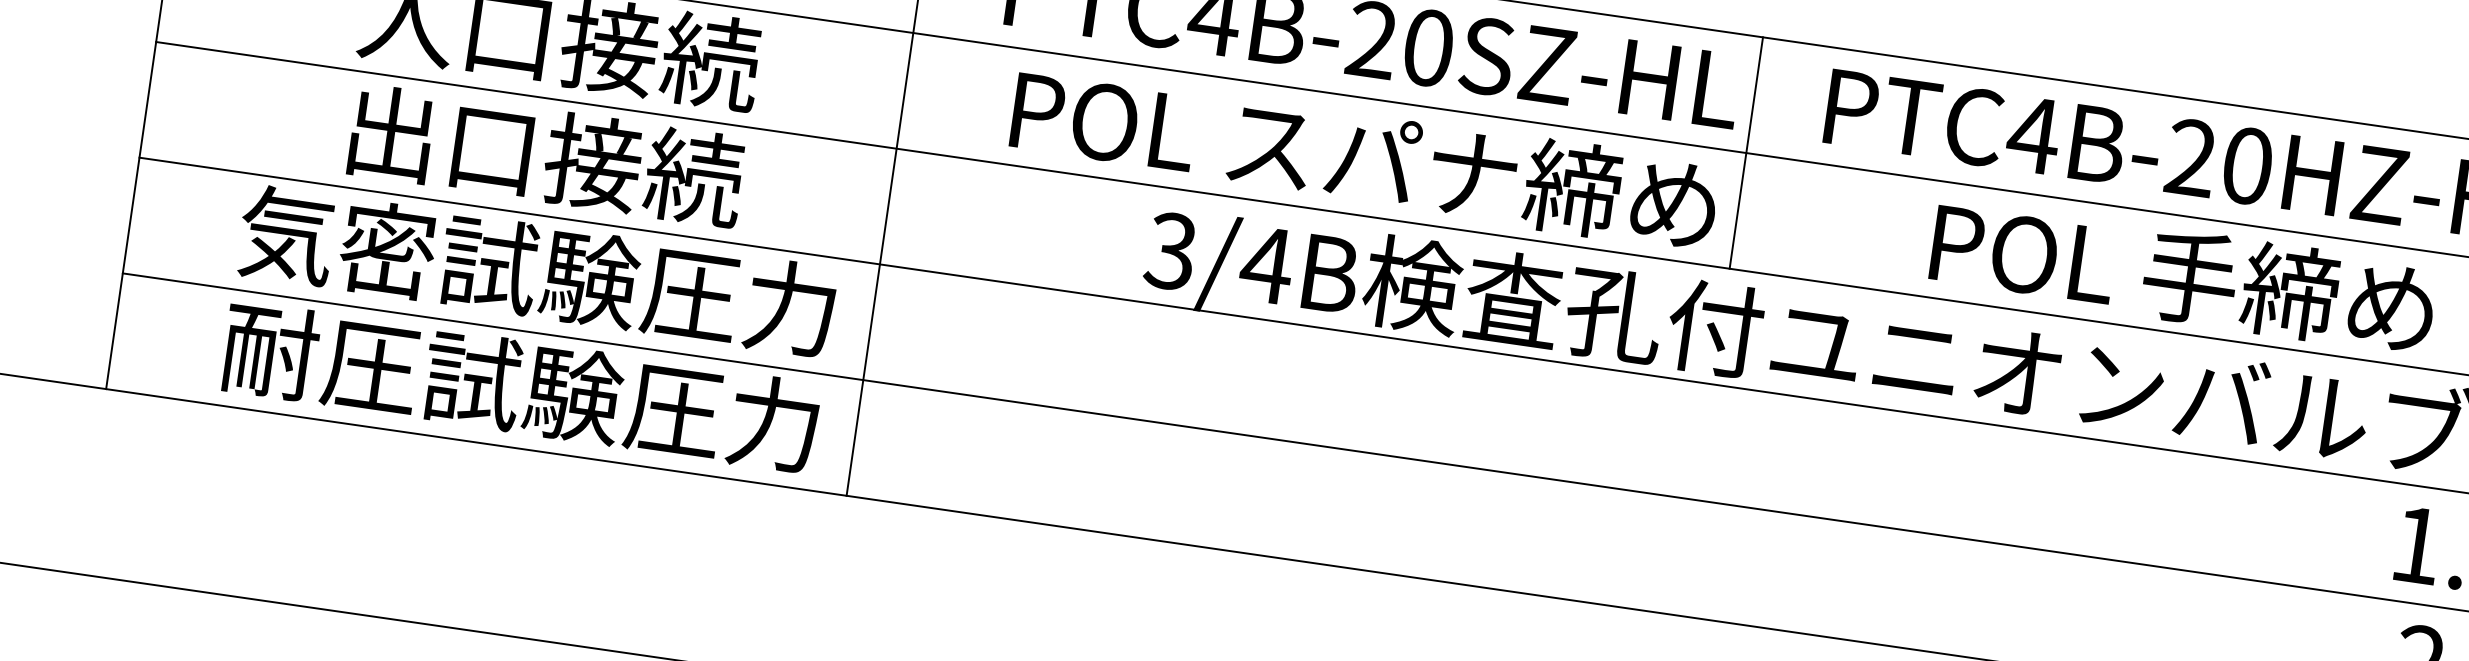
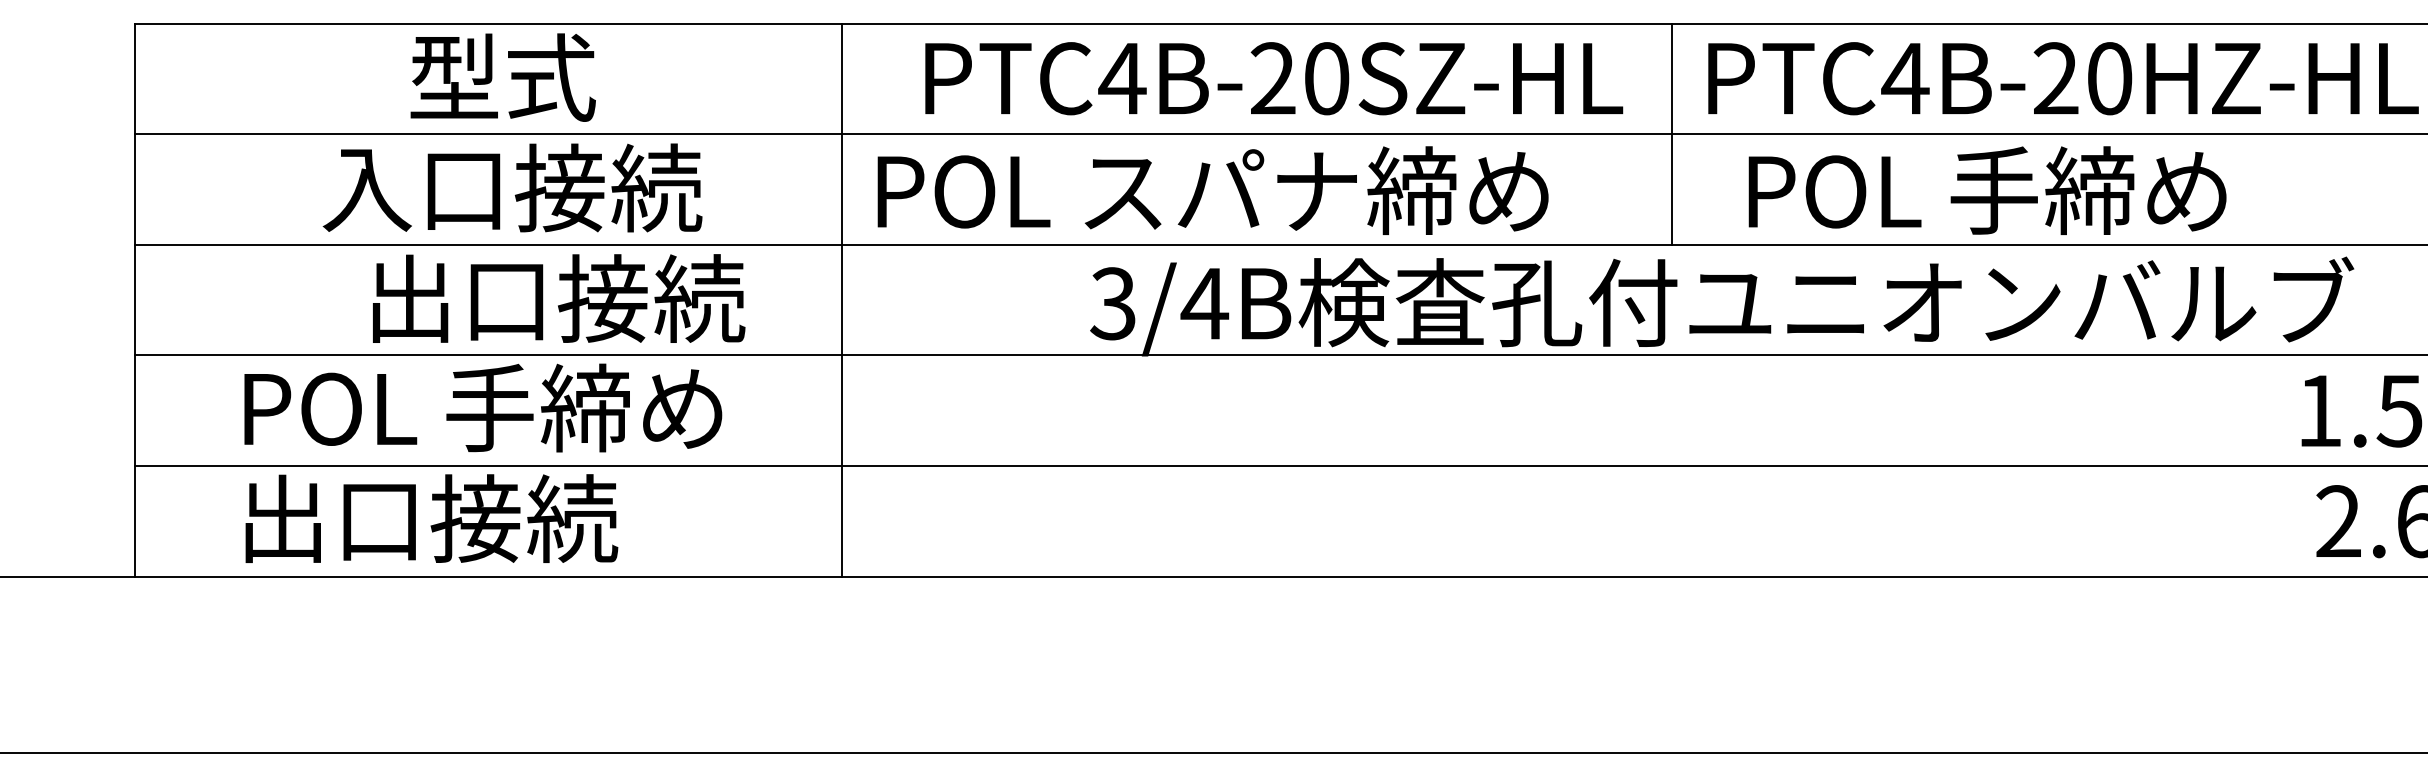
line: (1746, 152) -> (1671, 133), moved
text: (547, 155) -> (559, 298), moved
text: (1364, 158) -> (1212, 190), moved
text: (536, 271) -> (521, 408), 気密試験圧力 -> POL 手締め
text: (2183, 276) -> (1987, 190), moved
text: (520, 386) -> (522, 518), 耐圧試験圧力 -> 出口接続

